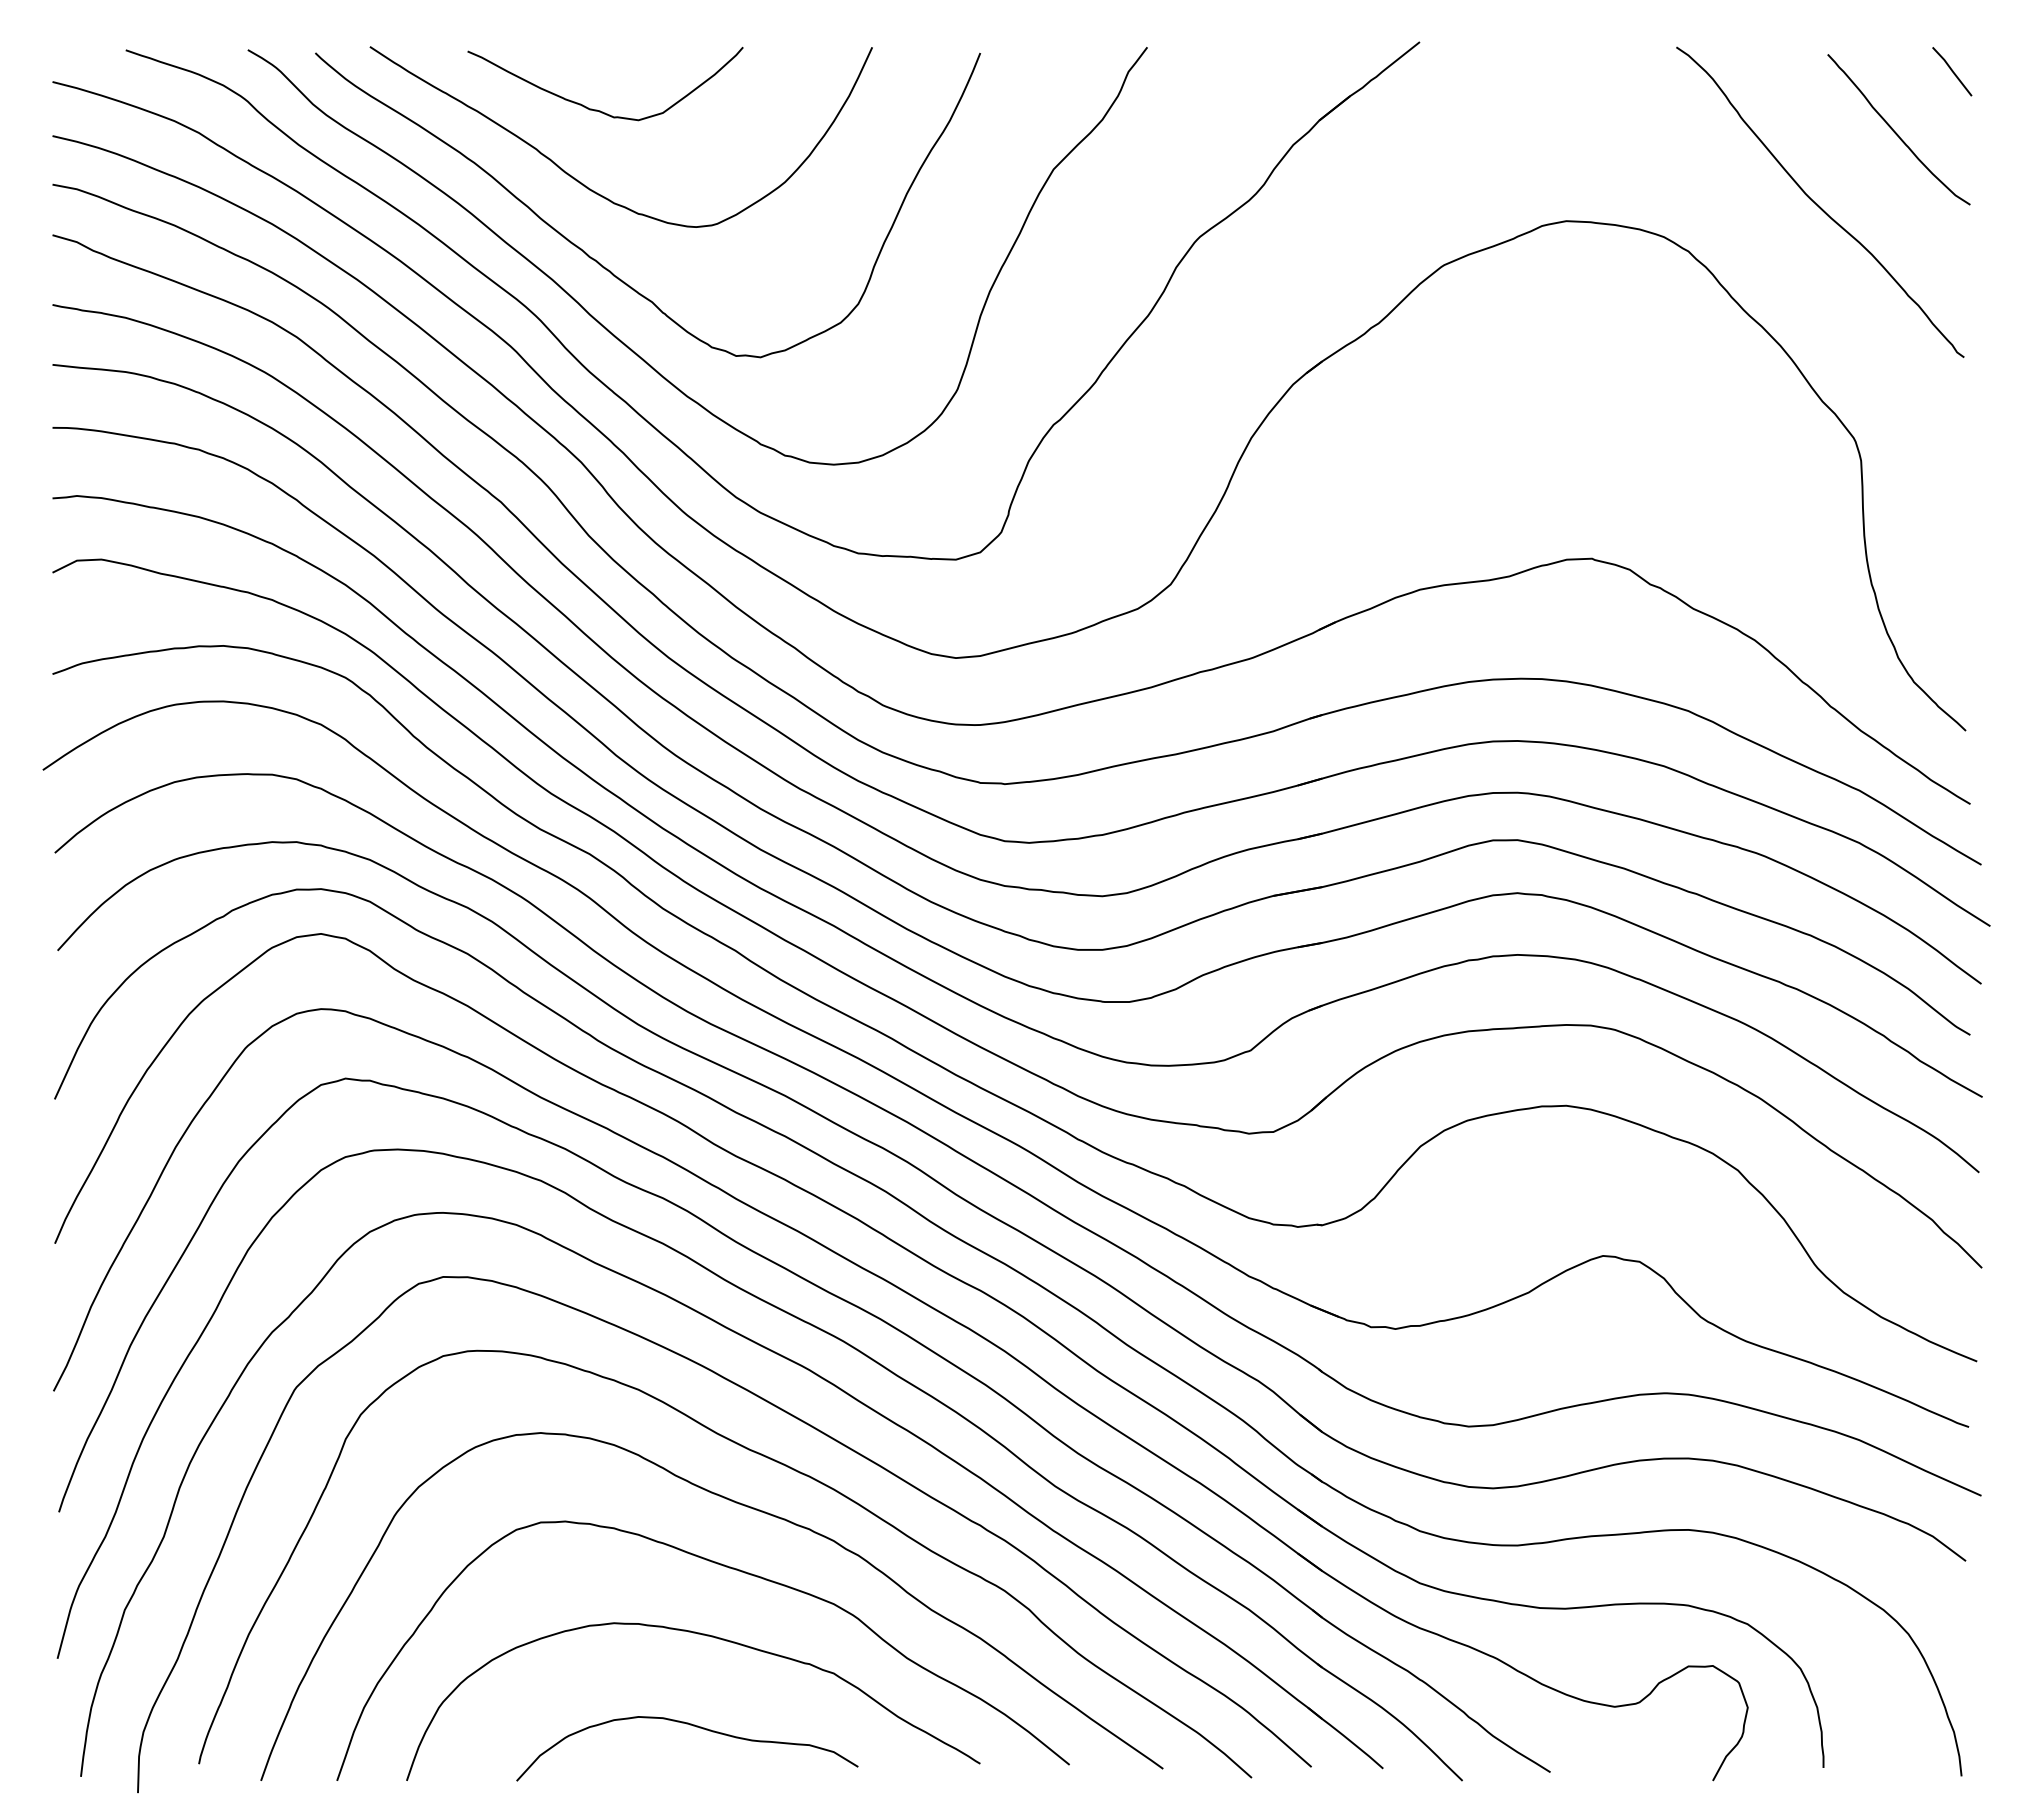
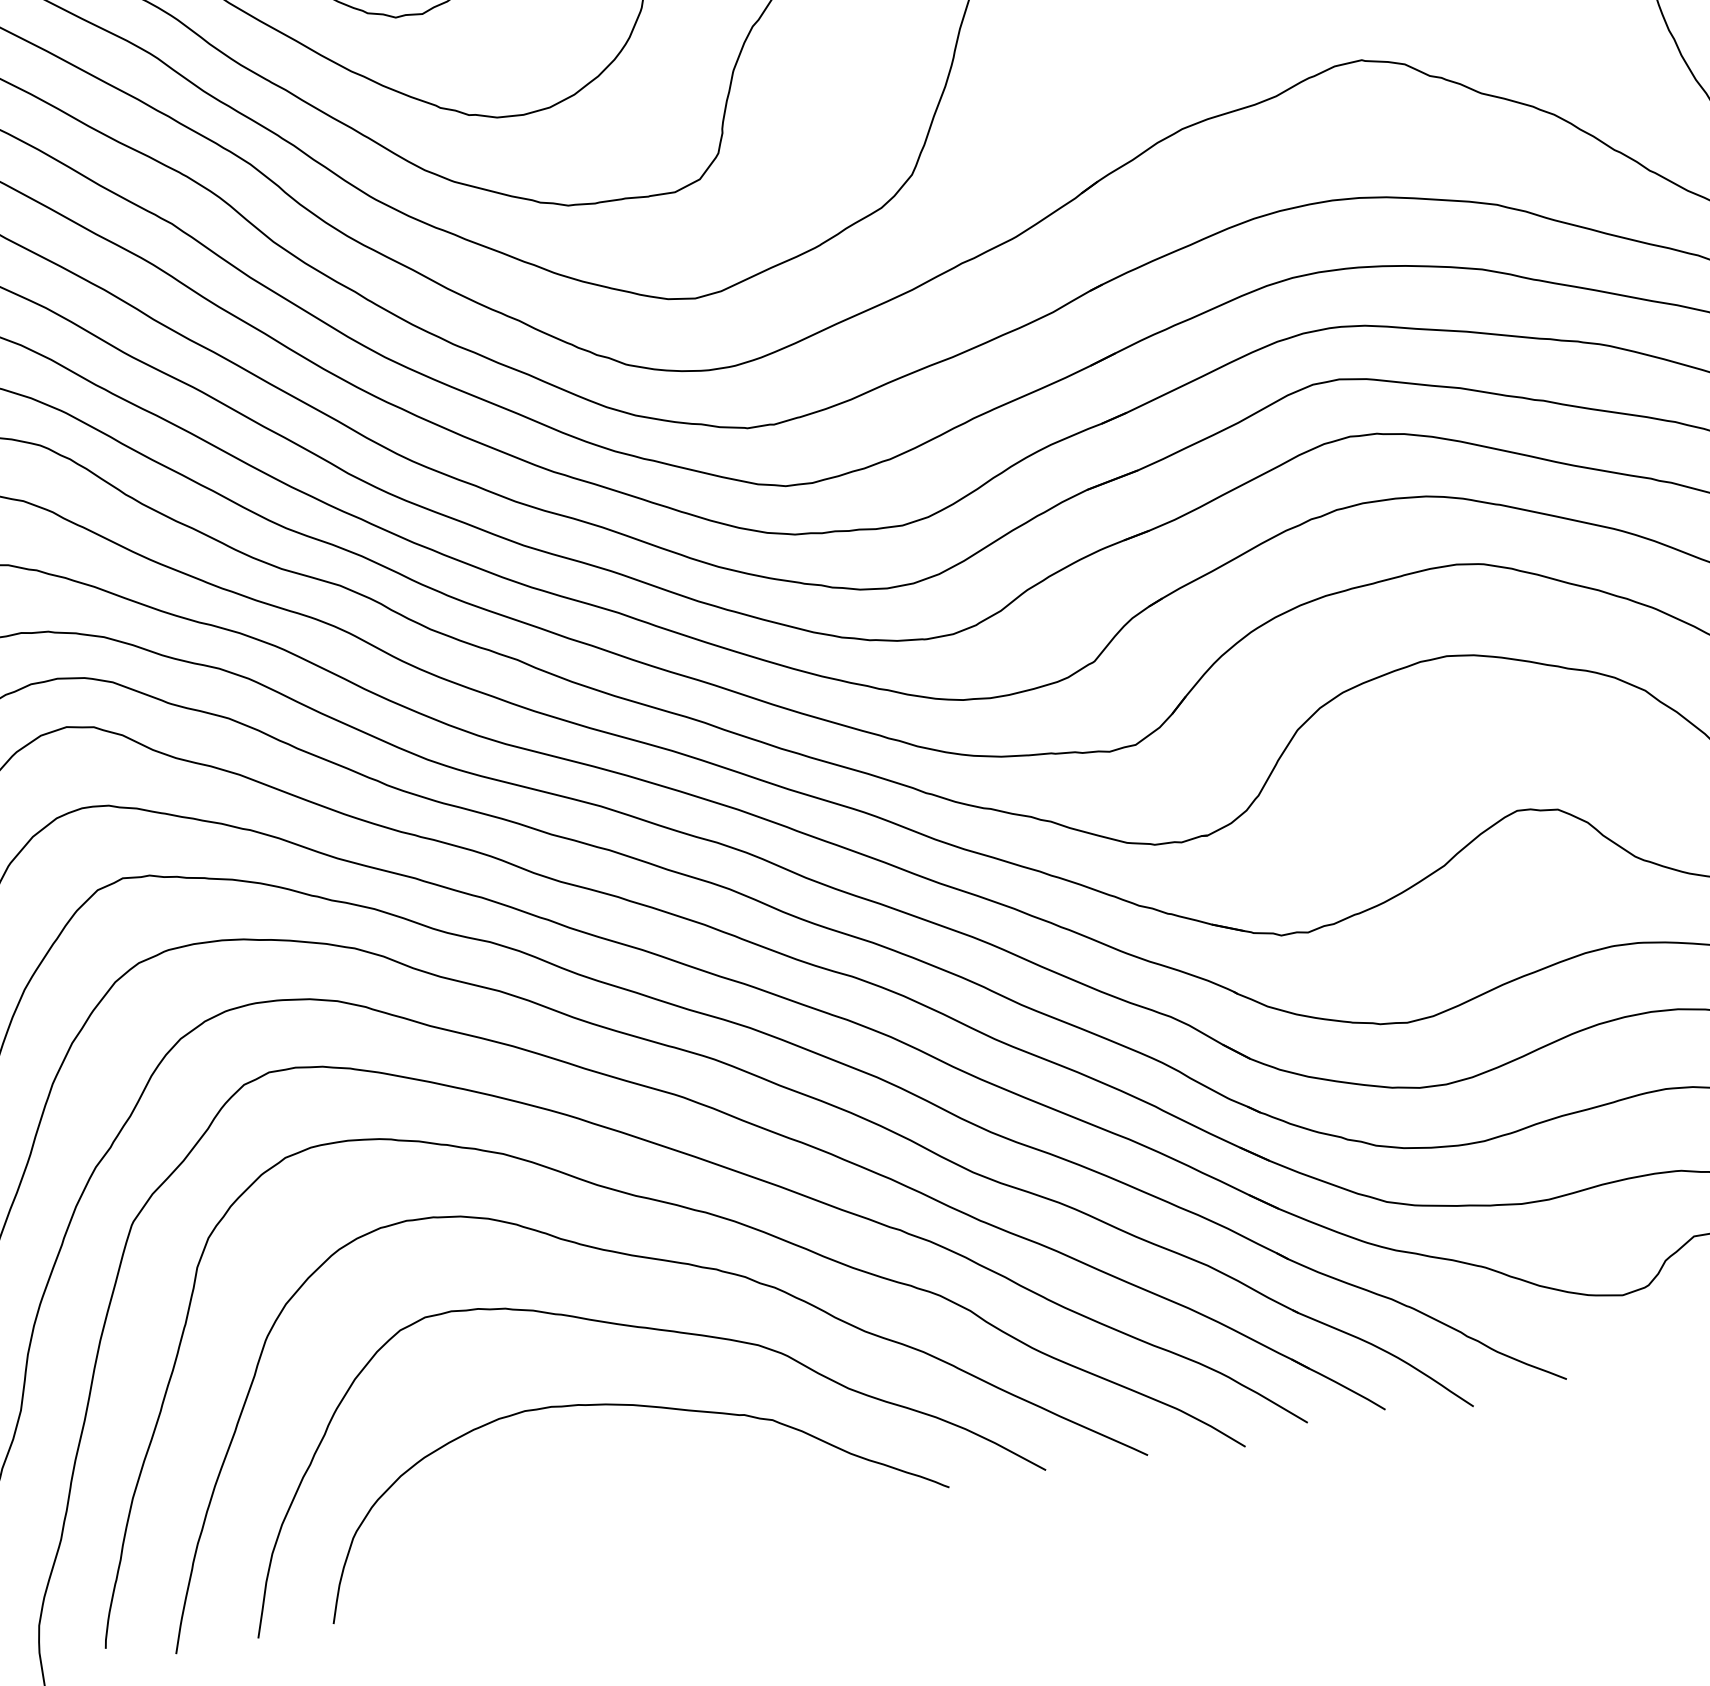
curve: (693, 1726) -> (631, 1506), removed

